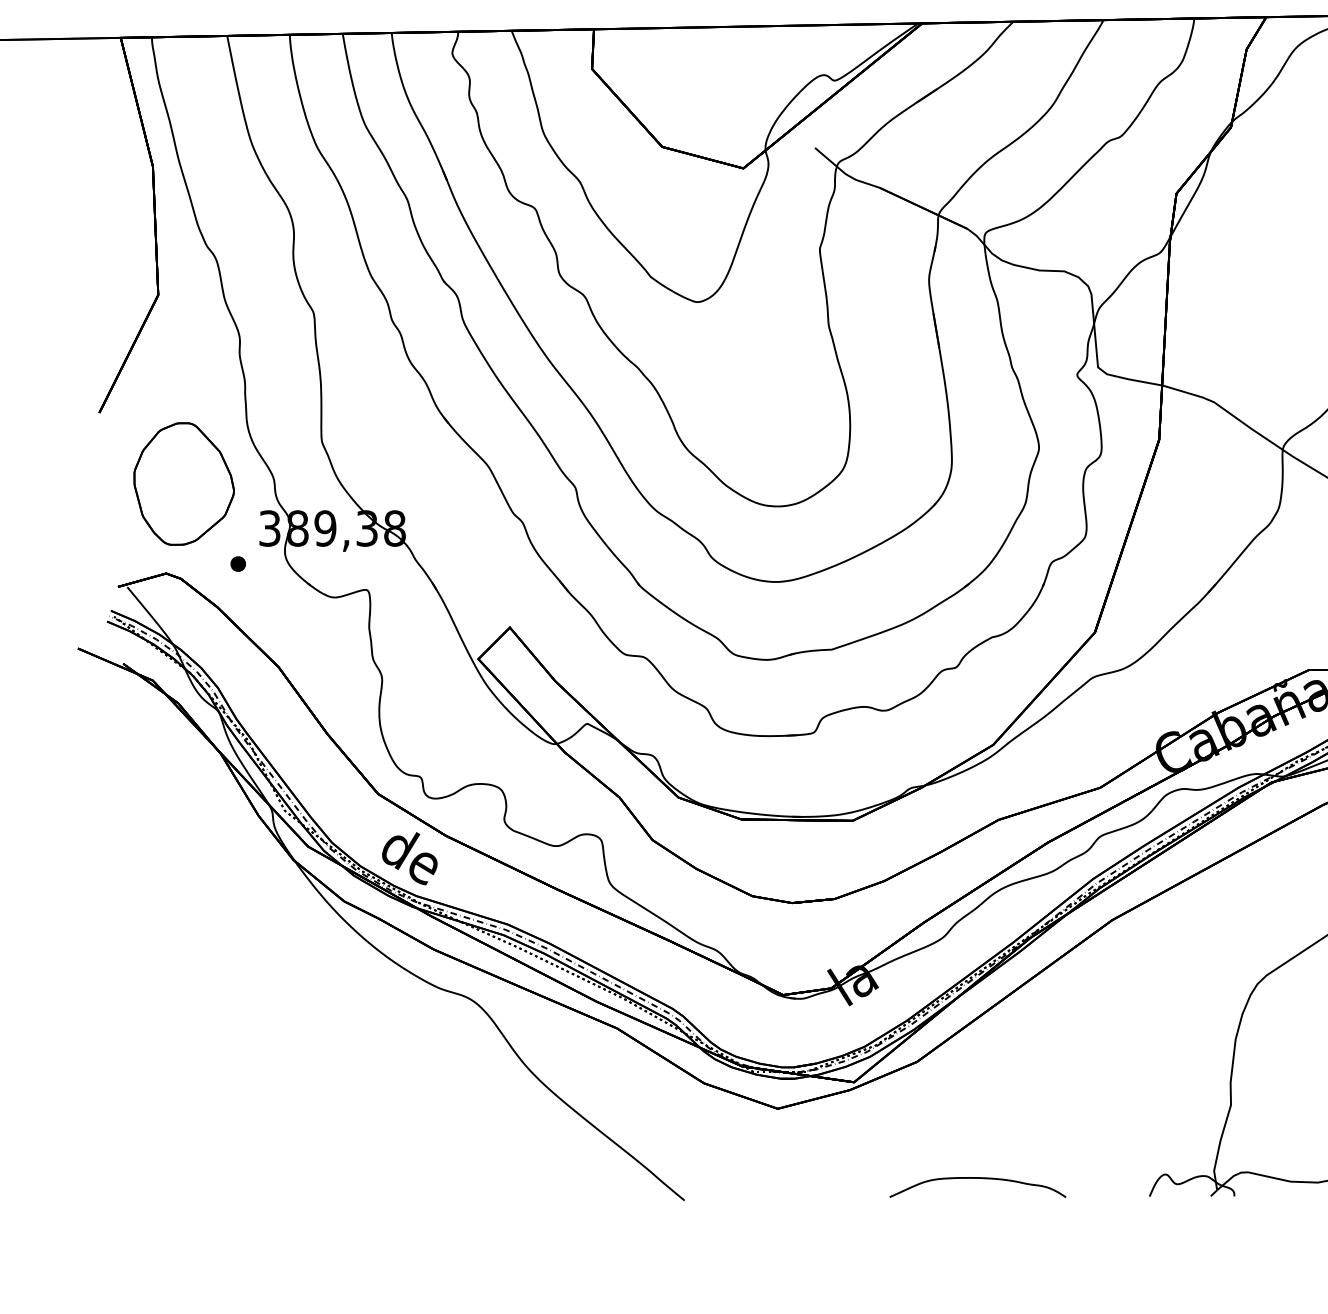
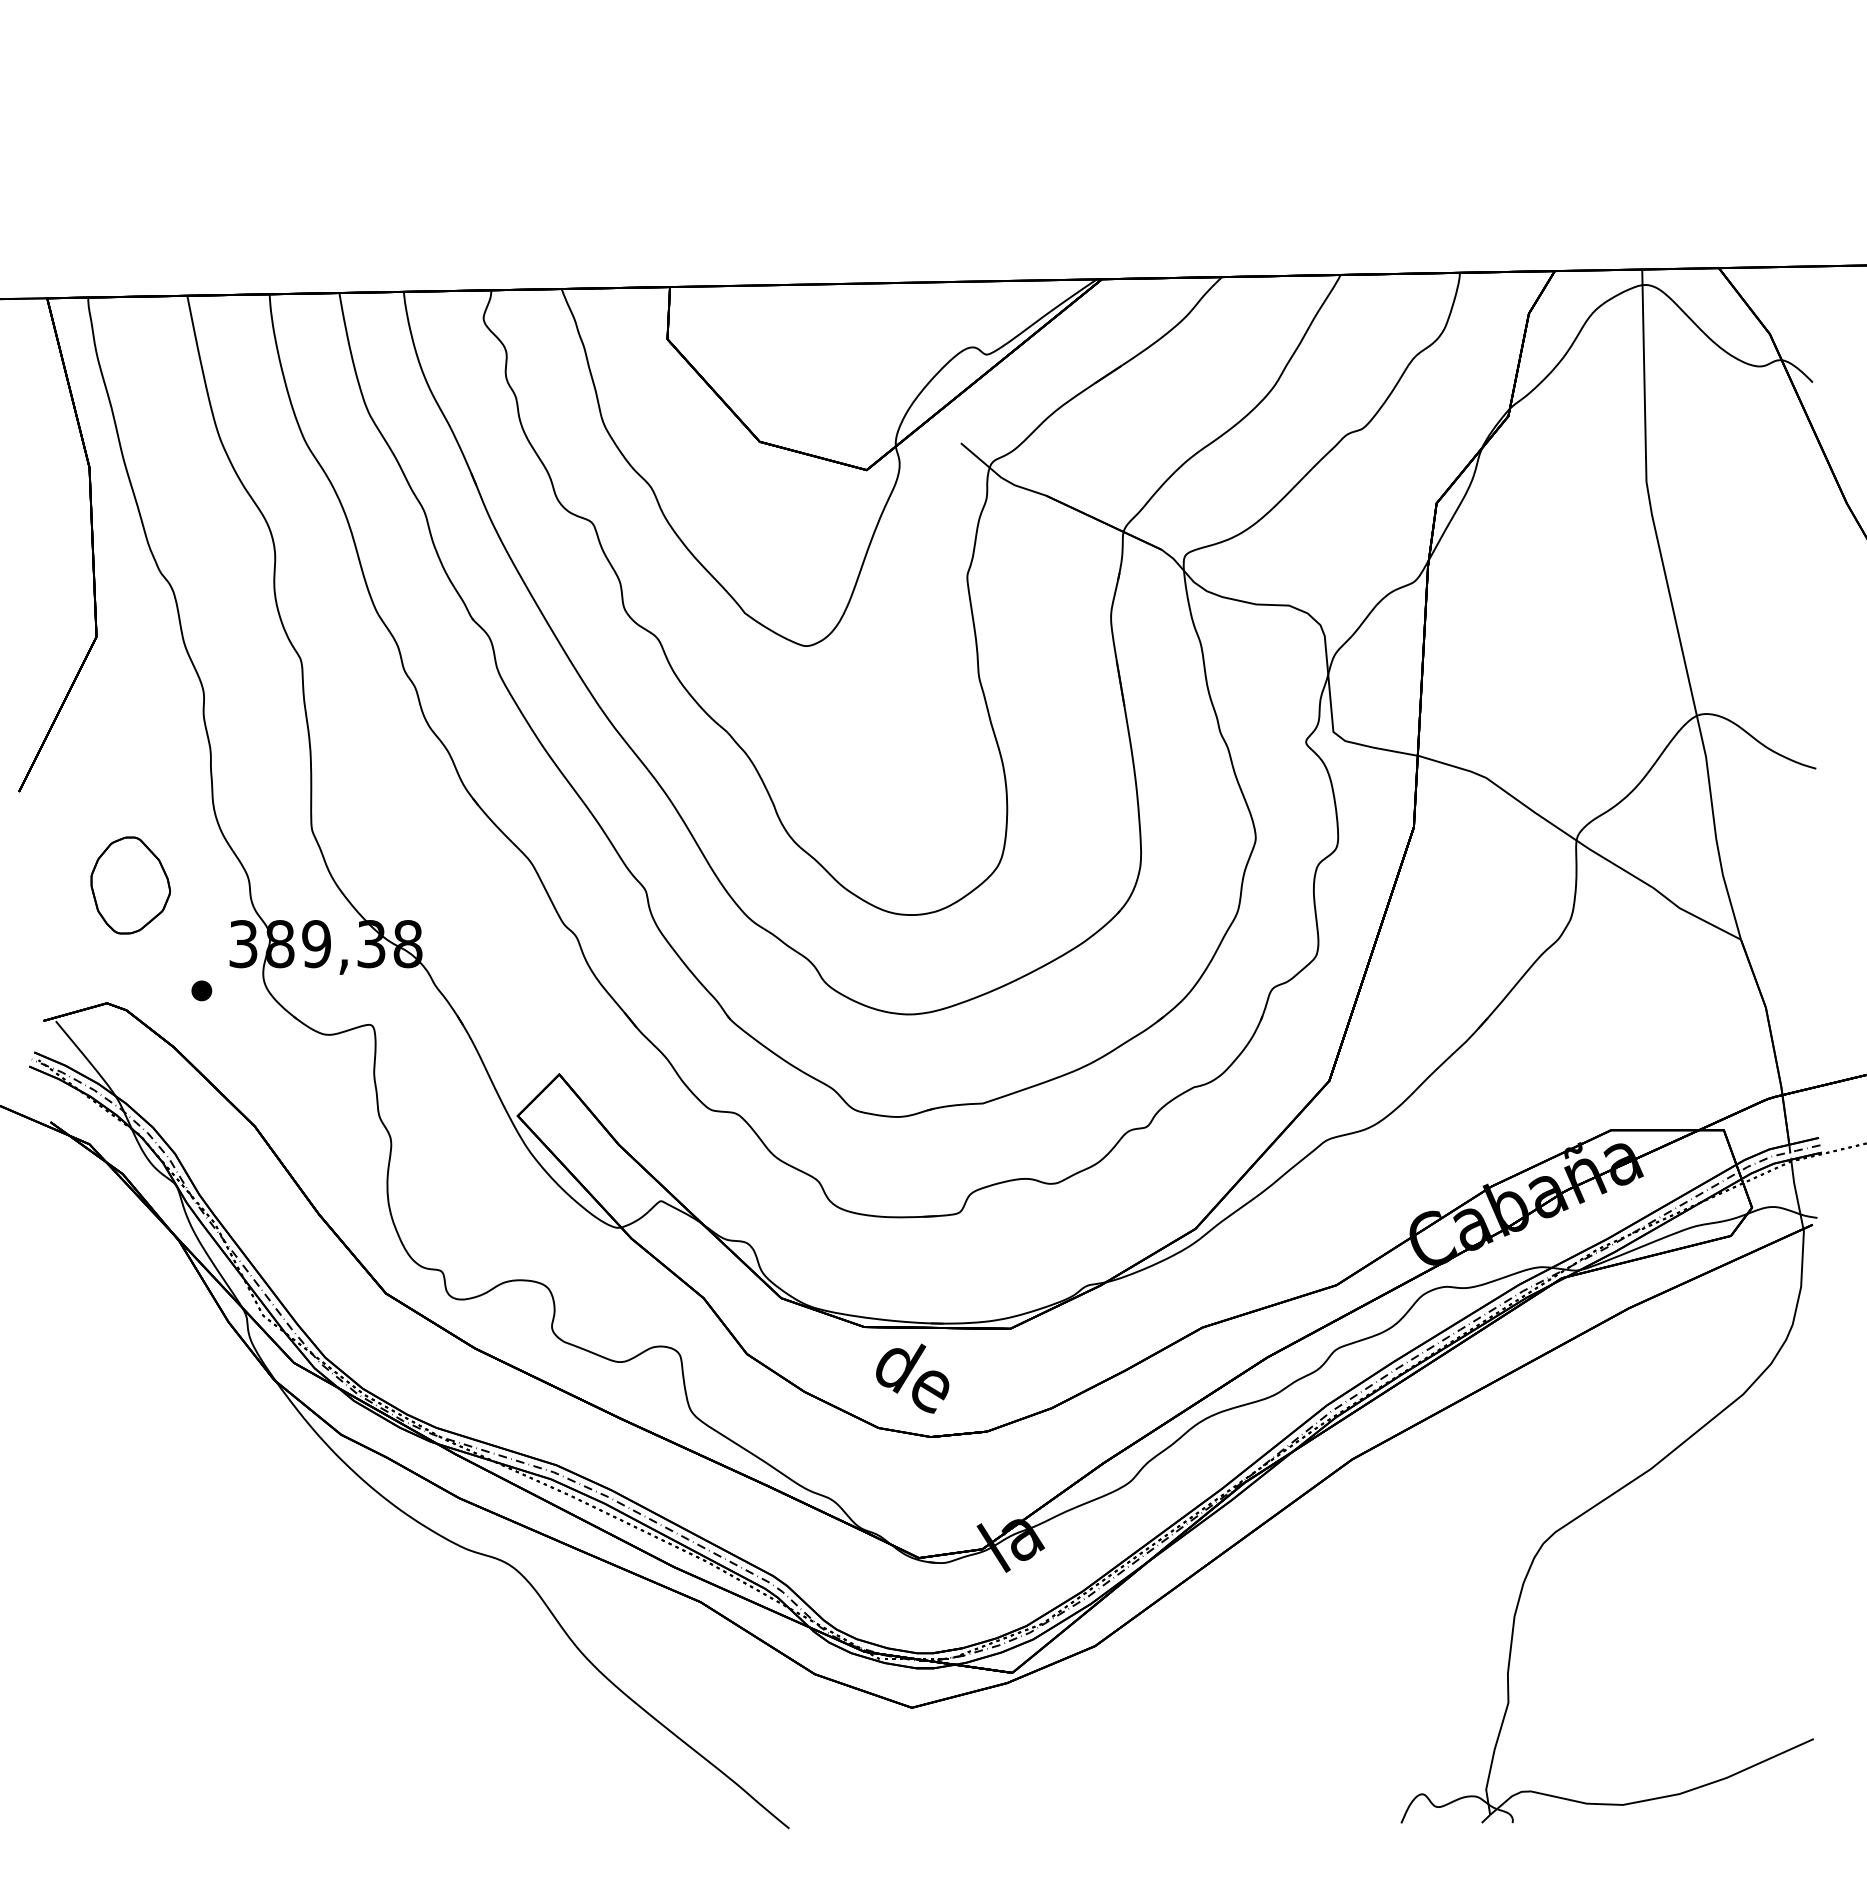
part: (184, 484) -> (130, 885), size x0.6
text: (409, 858) -> (912, 1378), moved
curve: (978, 1178) -> (1175, 1799), removed

